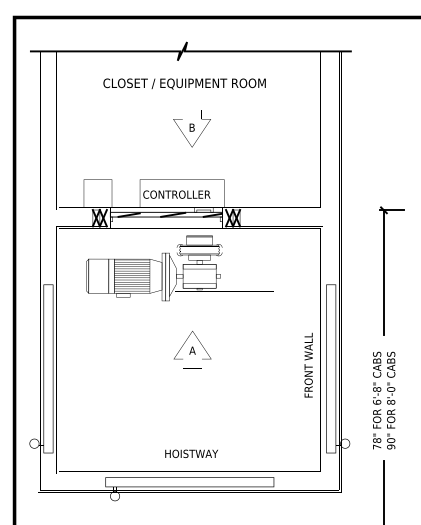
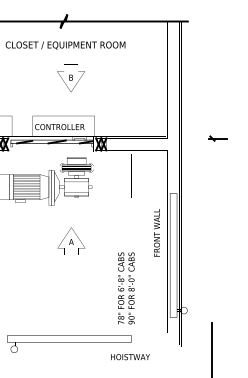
line: (383, 272) -> (212, 184), removed
text: (308, 364) -> (156, 232), moved
text: (384, 400) -> (126, 288), moved
text: (191, 453) -> (130, 356), moved

